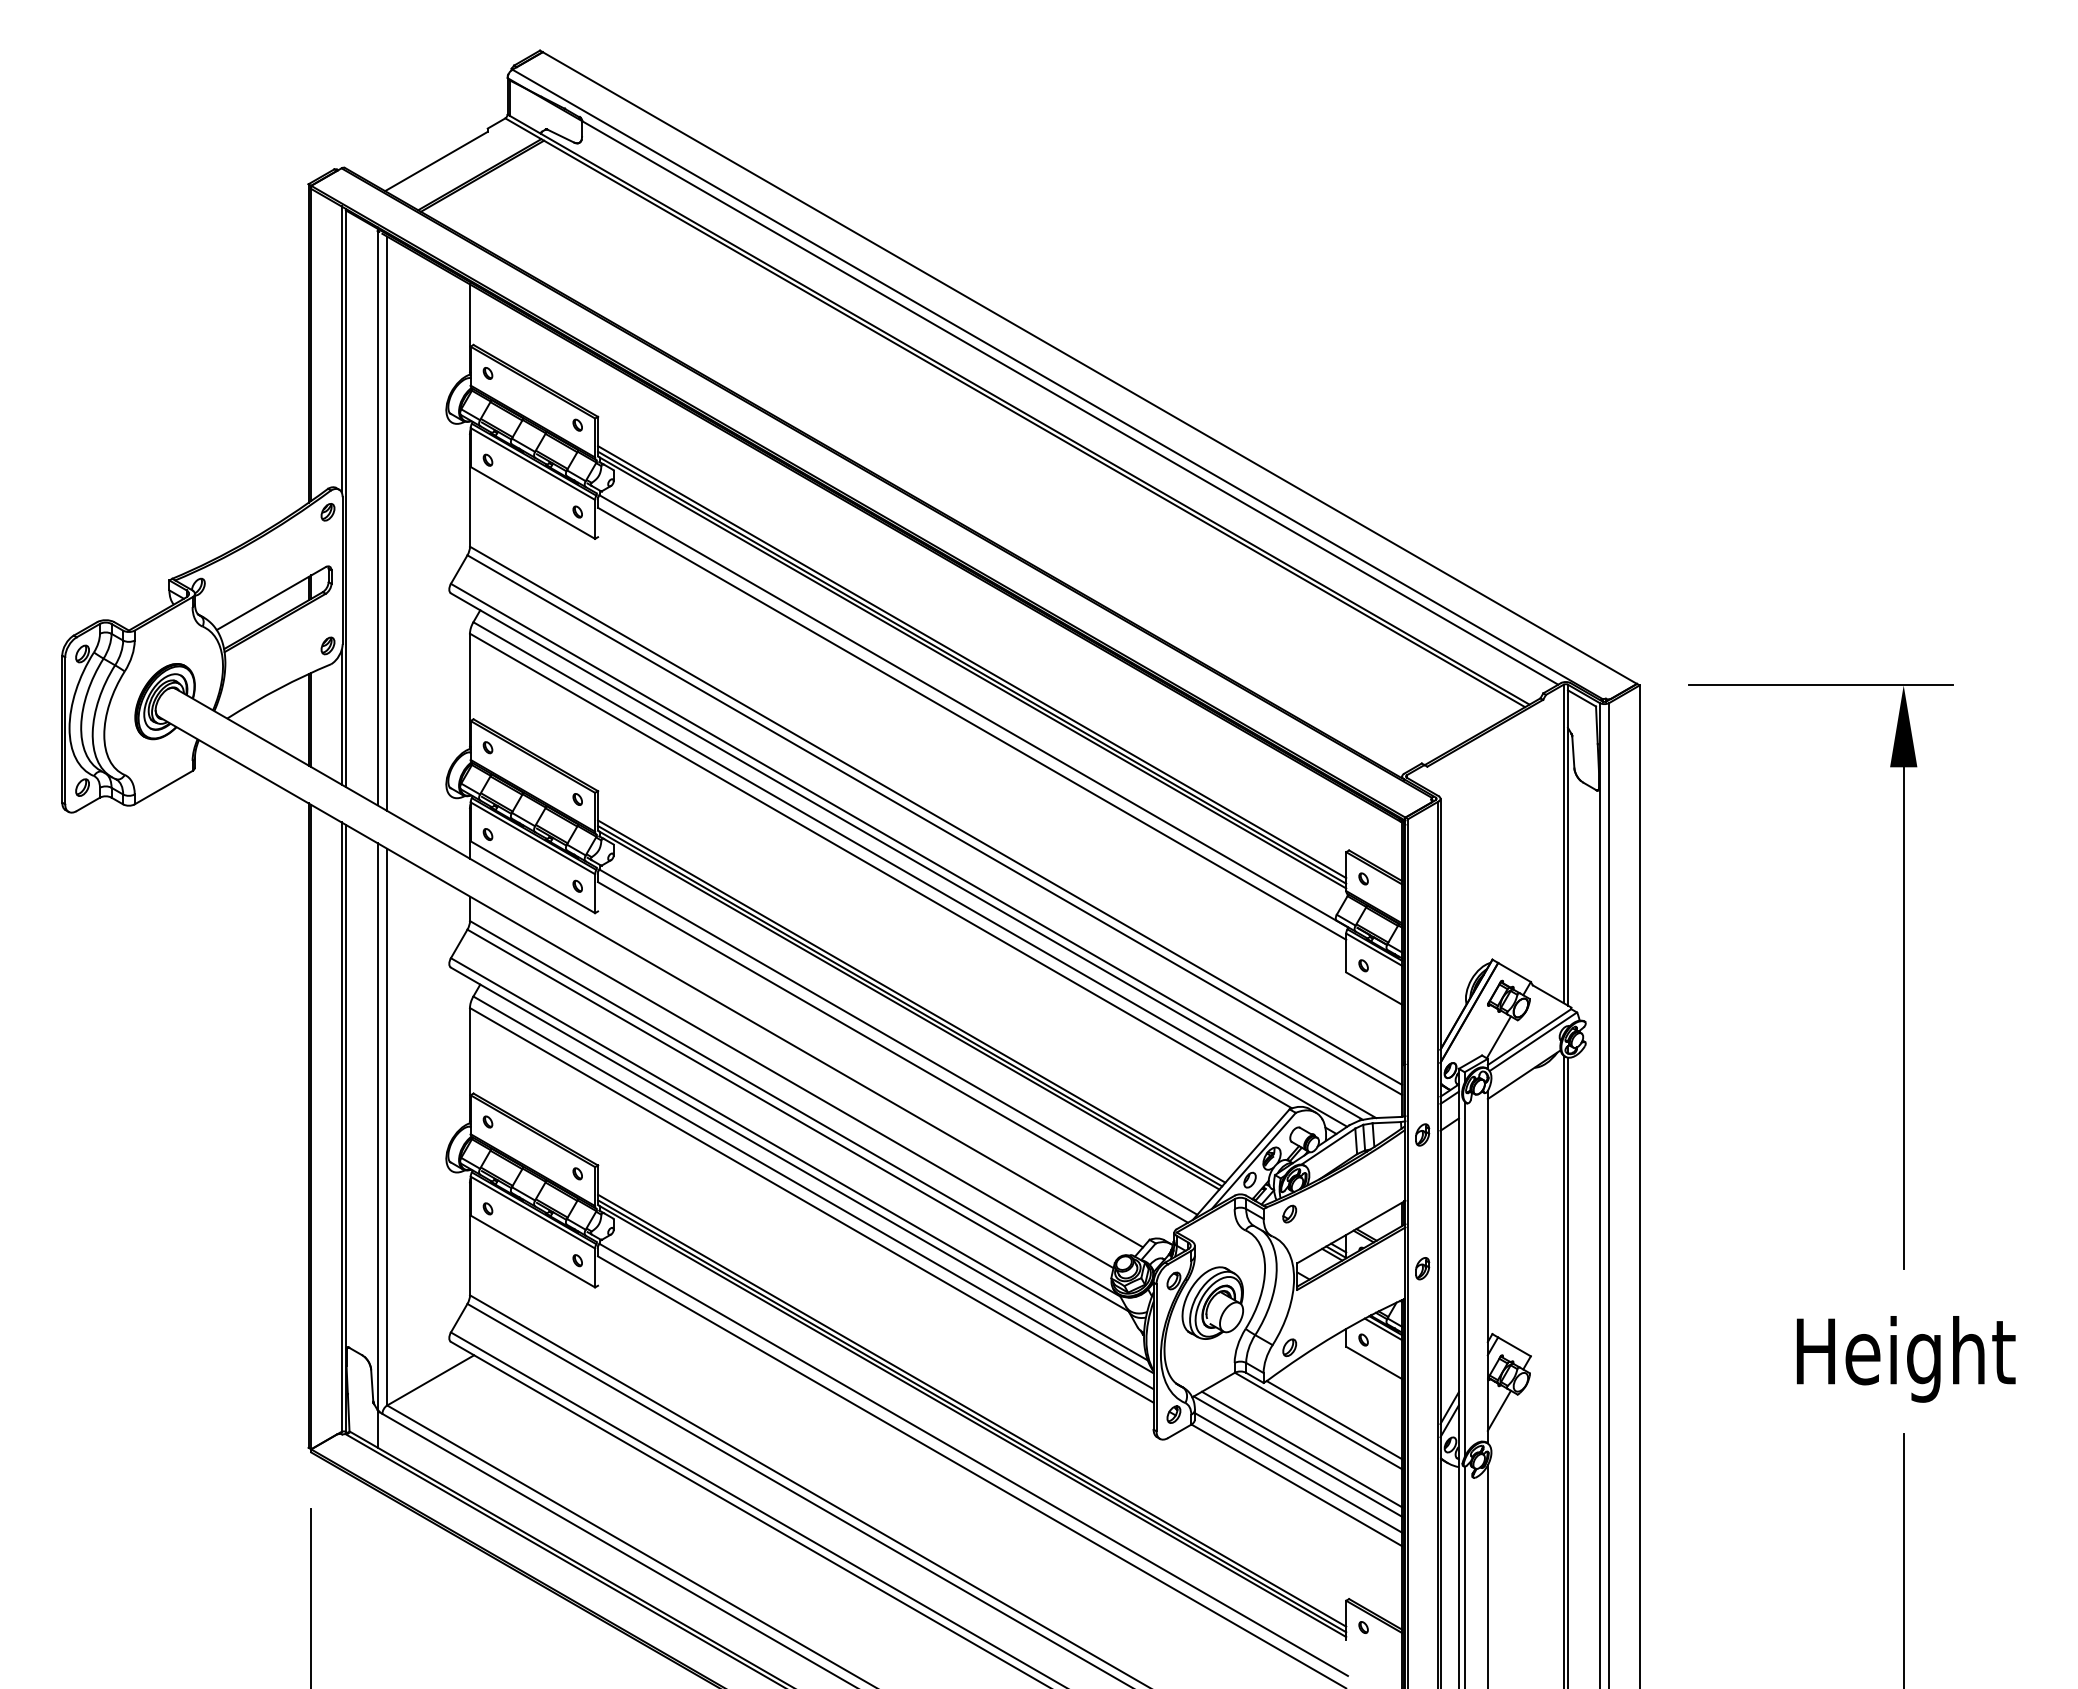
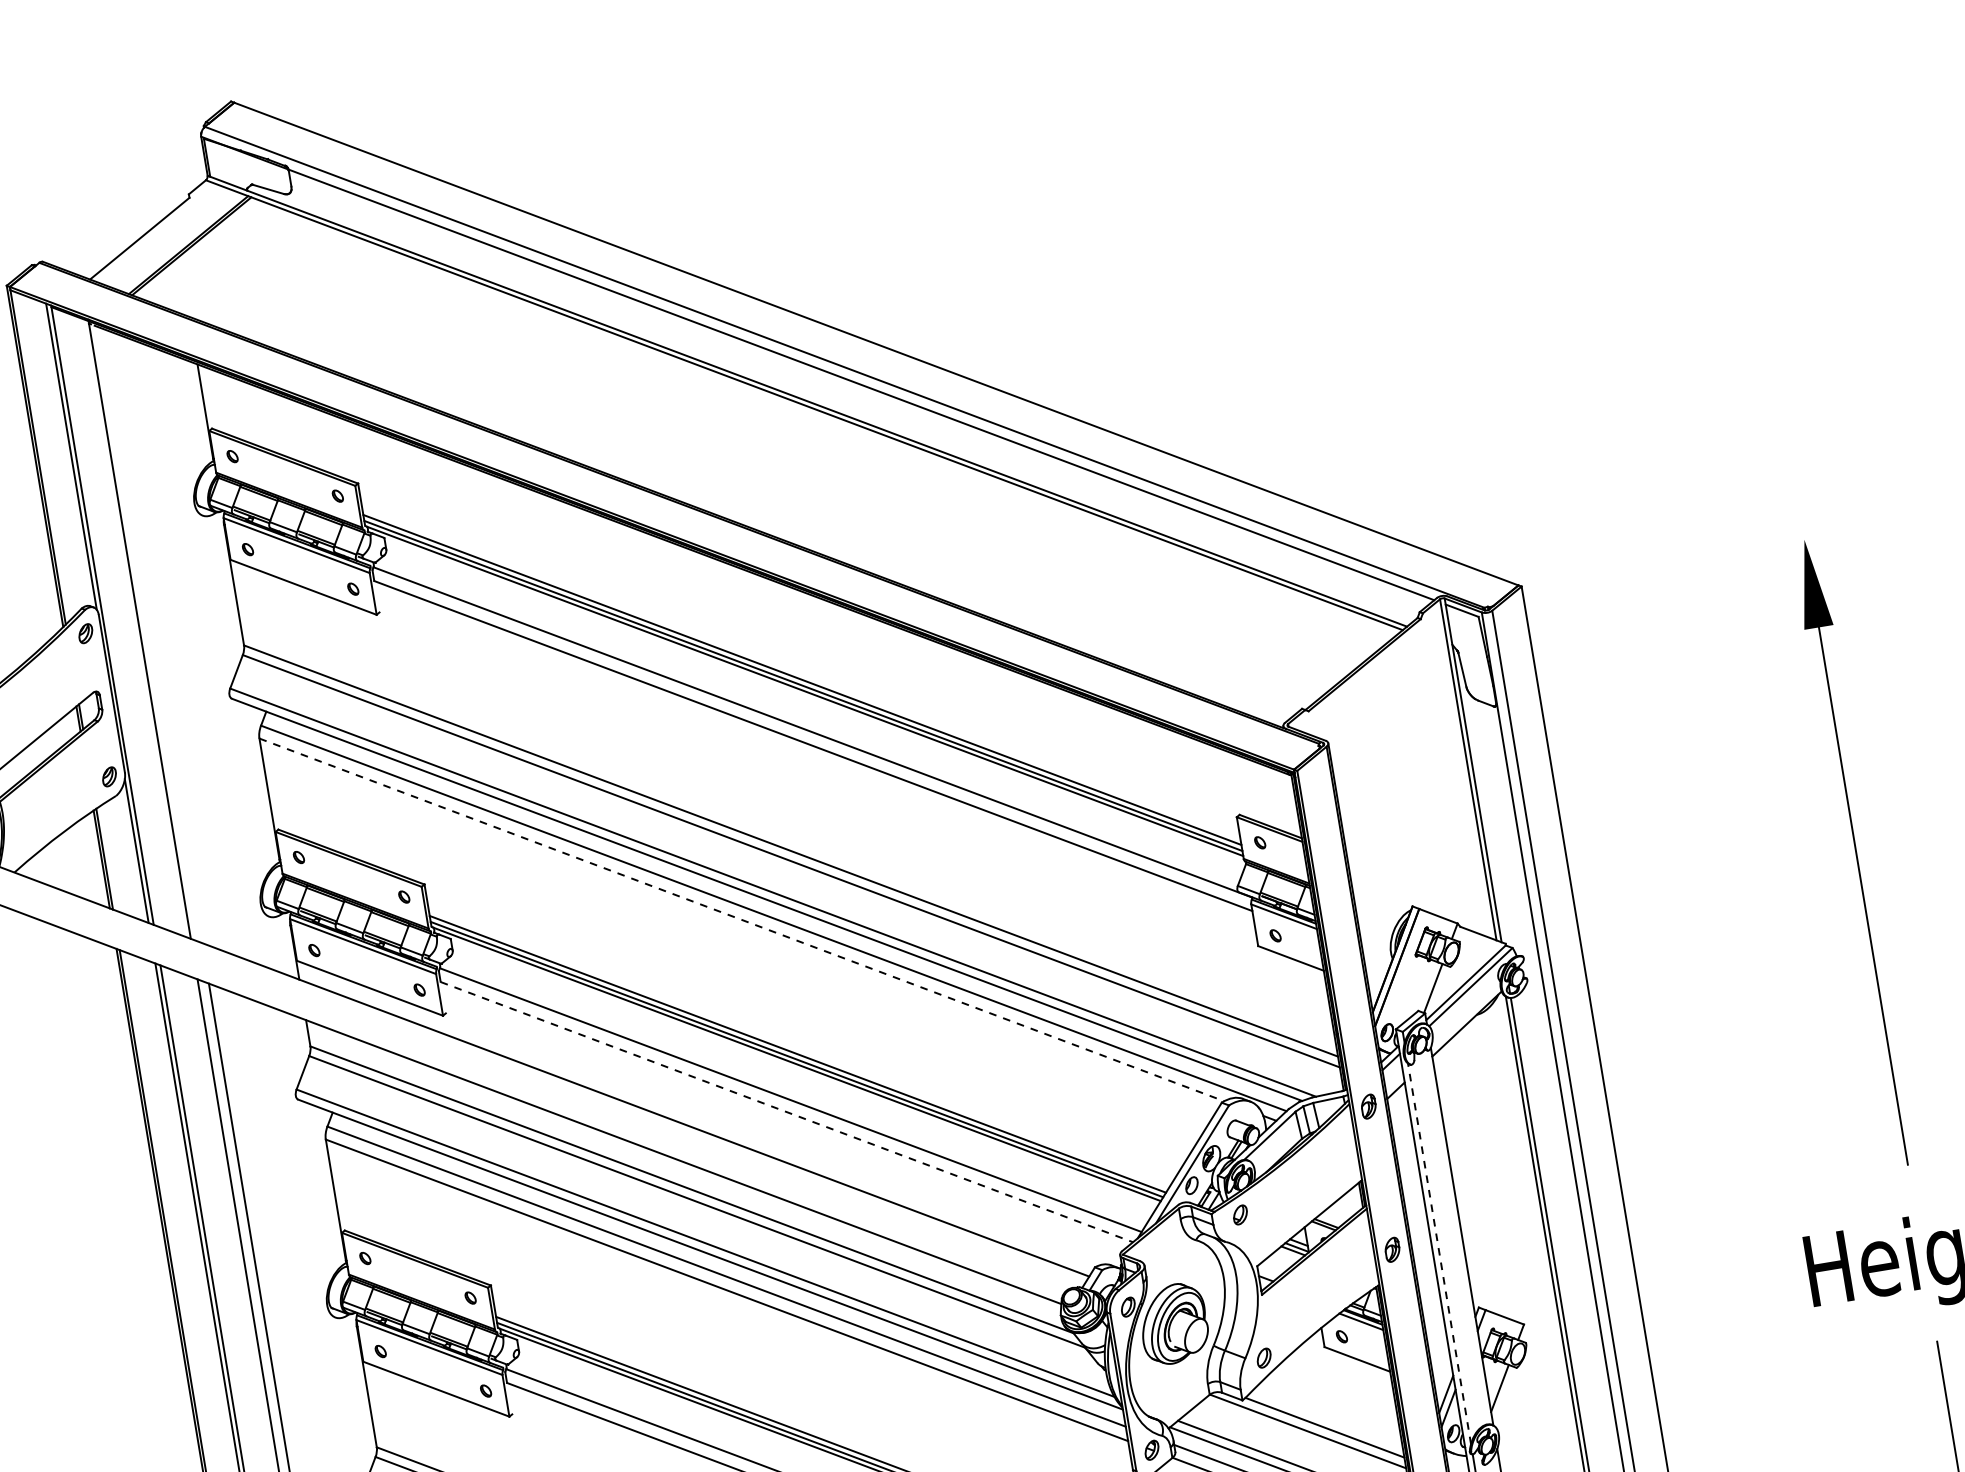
line: (387, 523) -> (151, 635), removed
line: (1820, 685) -> (1715, 554), removed
line: (881, 871) -> (742, 920), solid -> dashed
line: (893, 1052) -> (787, 1112), solid -> dashed
line: (1464, 1279) -> (1439, 1254), solid -> dashed

